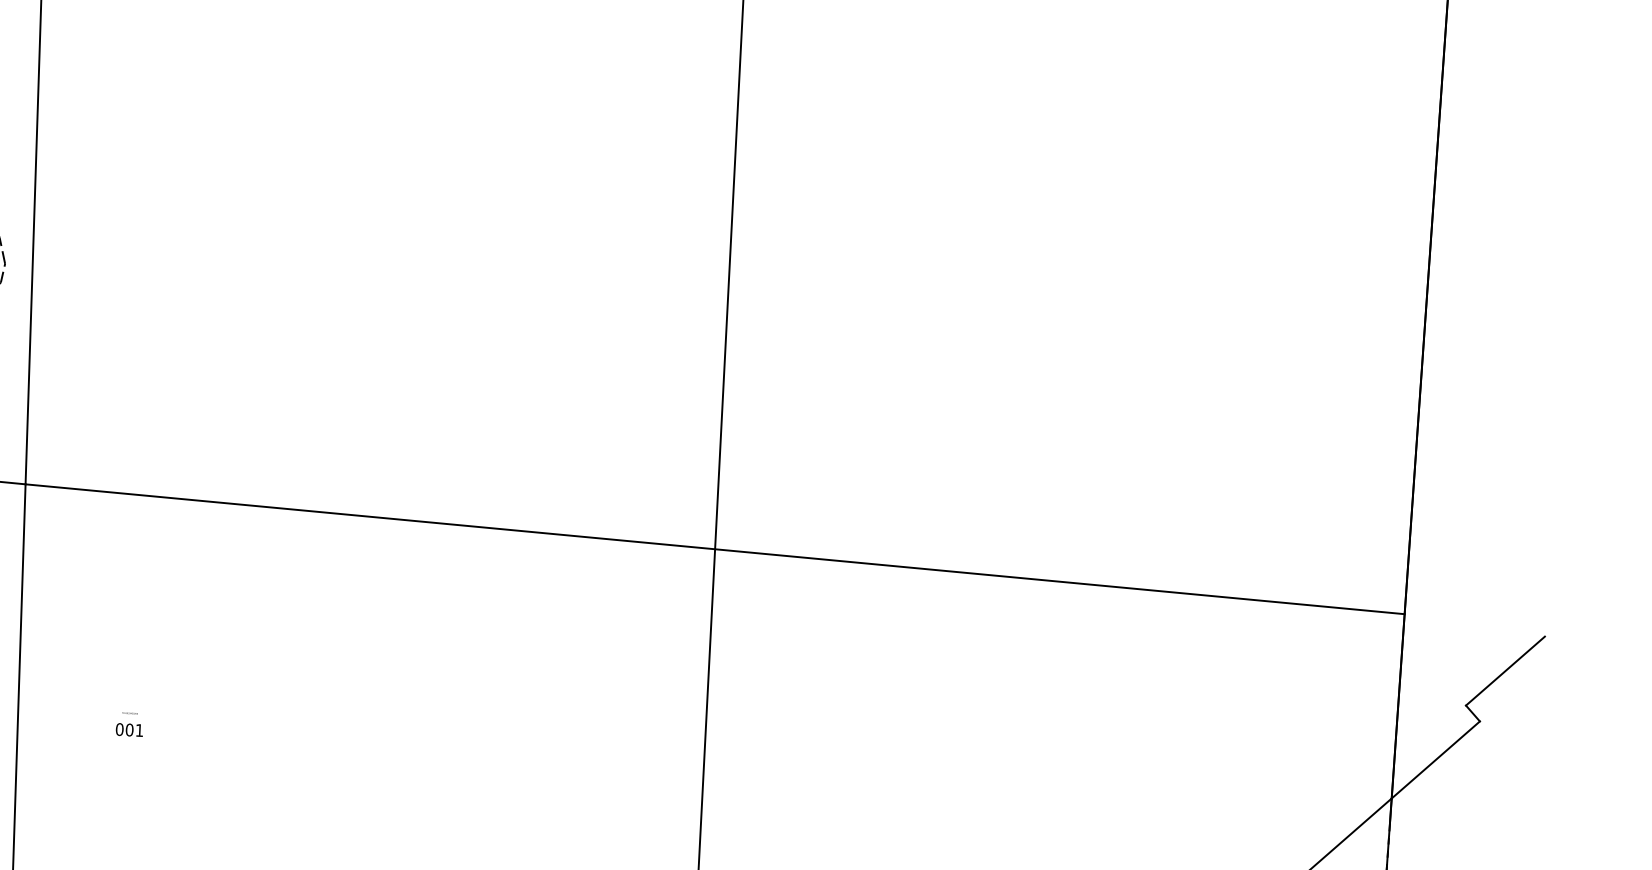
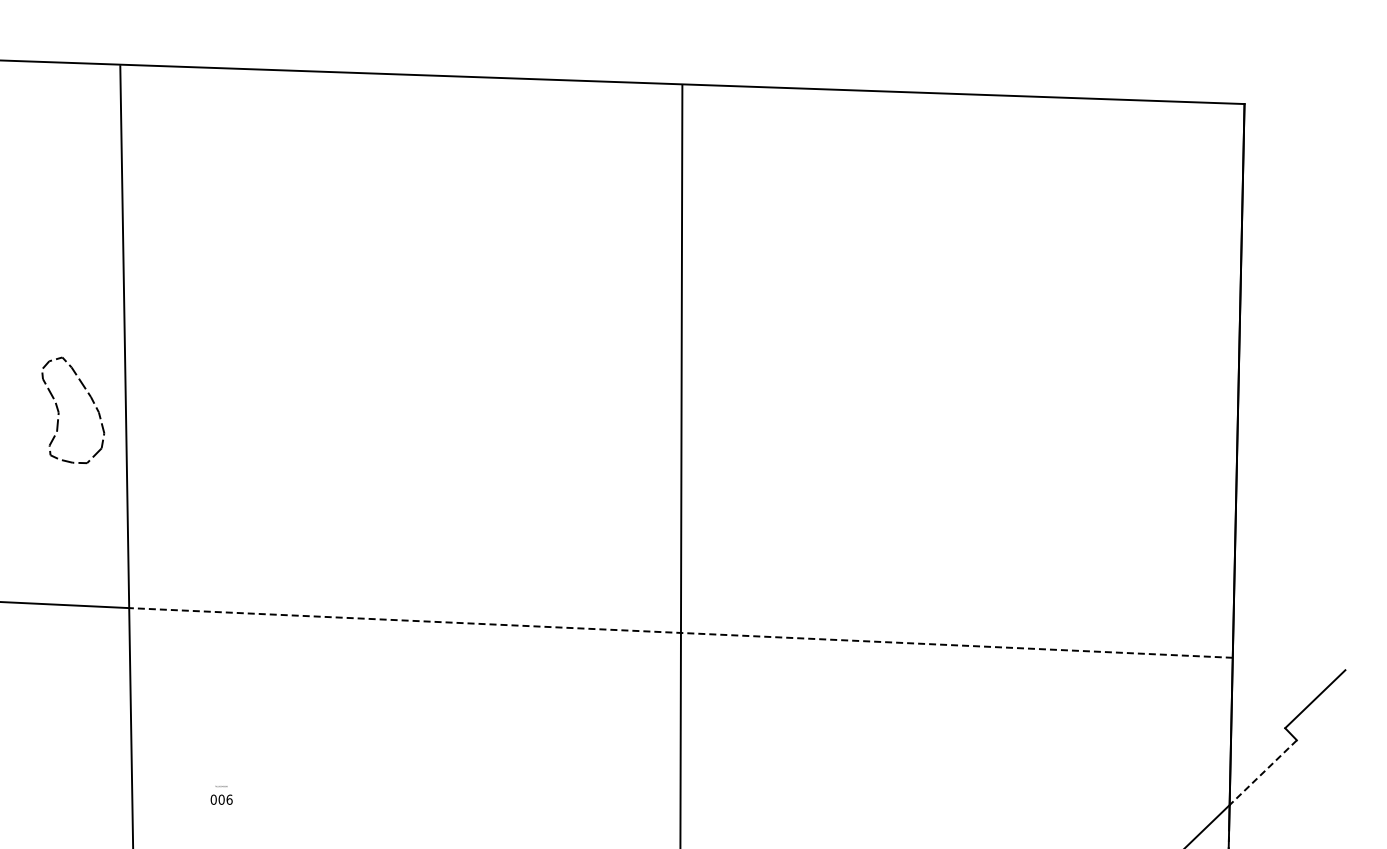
line: (714, 548) -> (680, 632), solid -> dashed
text: (139, 730) -> (229, 799), 001 -> 006
line: (1436, 759) -> (1263, 772), solid -> dashed

